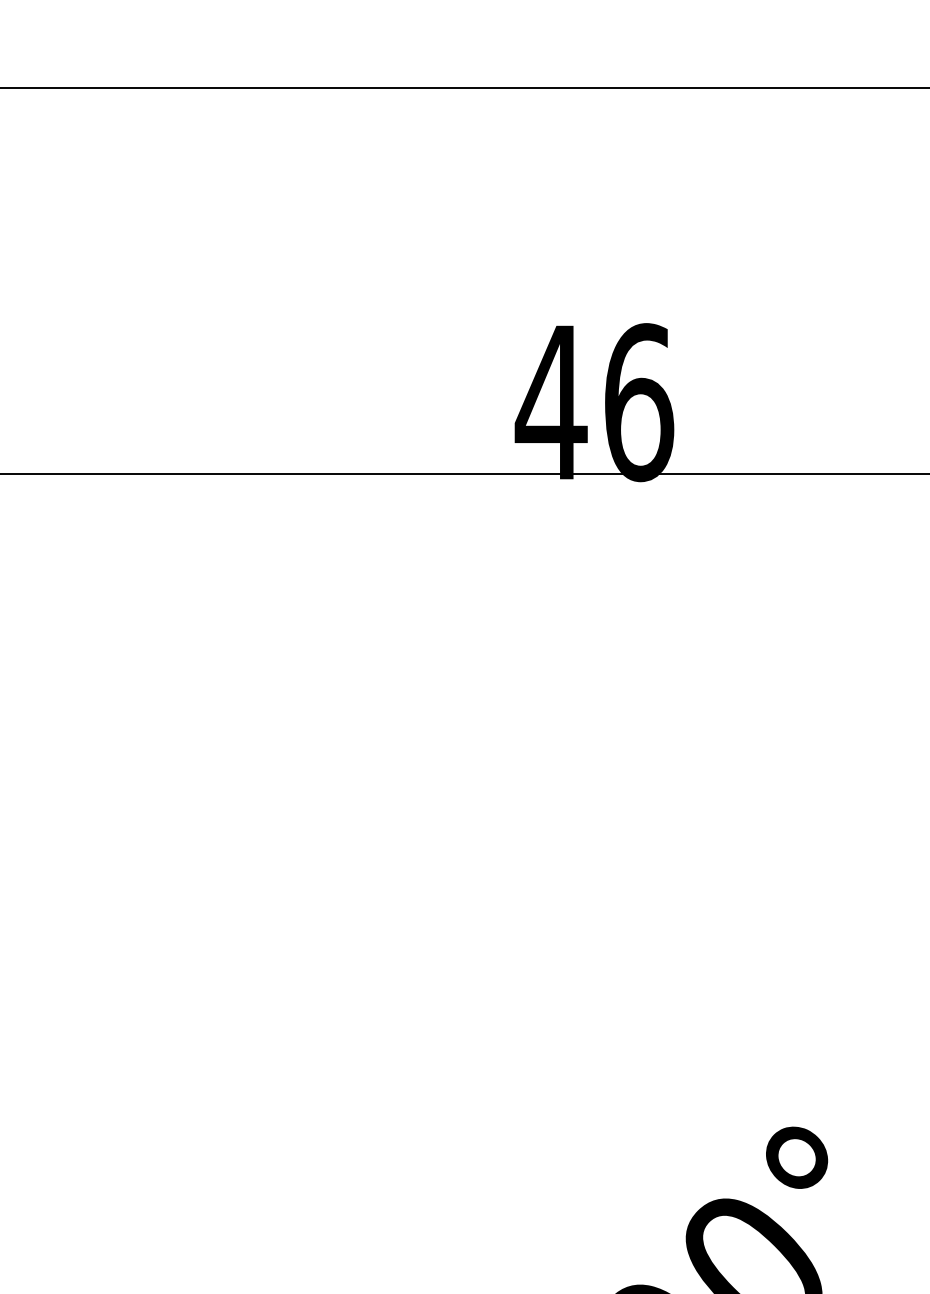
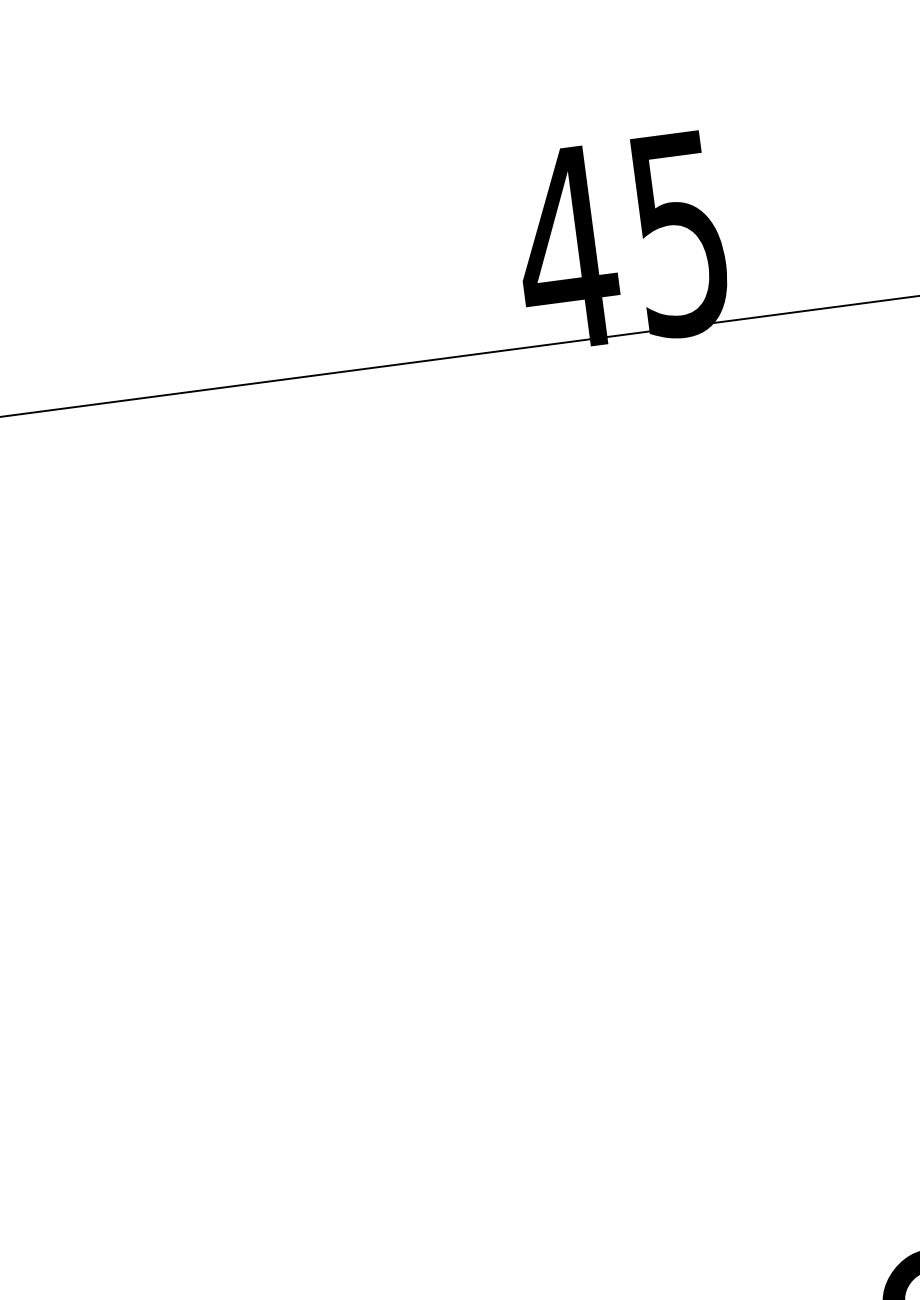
text: (639, 402) -> (680, 233), 46 -> 45

